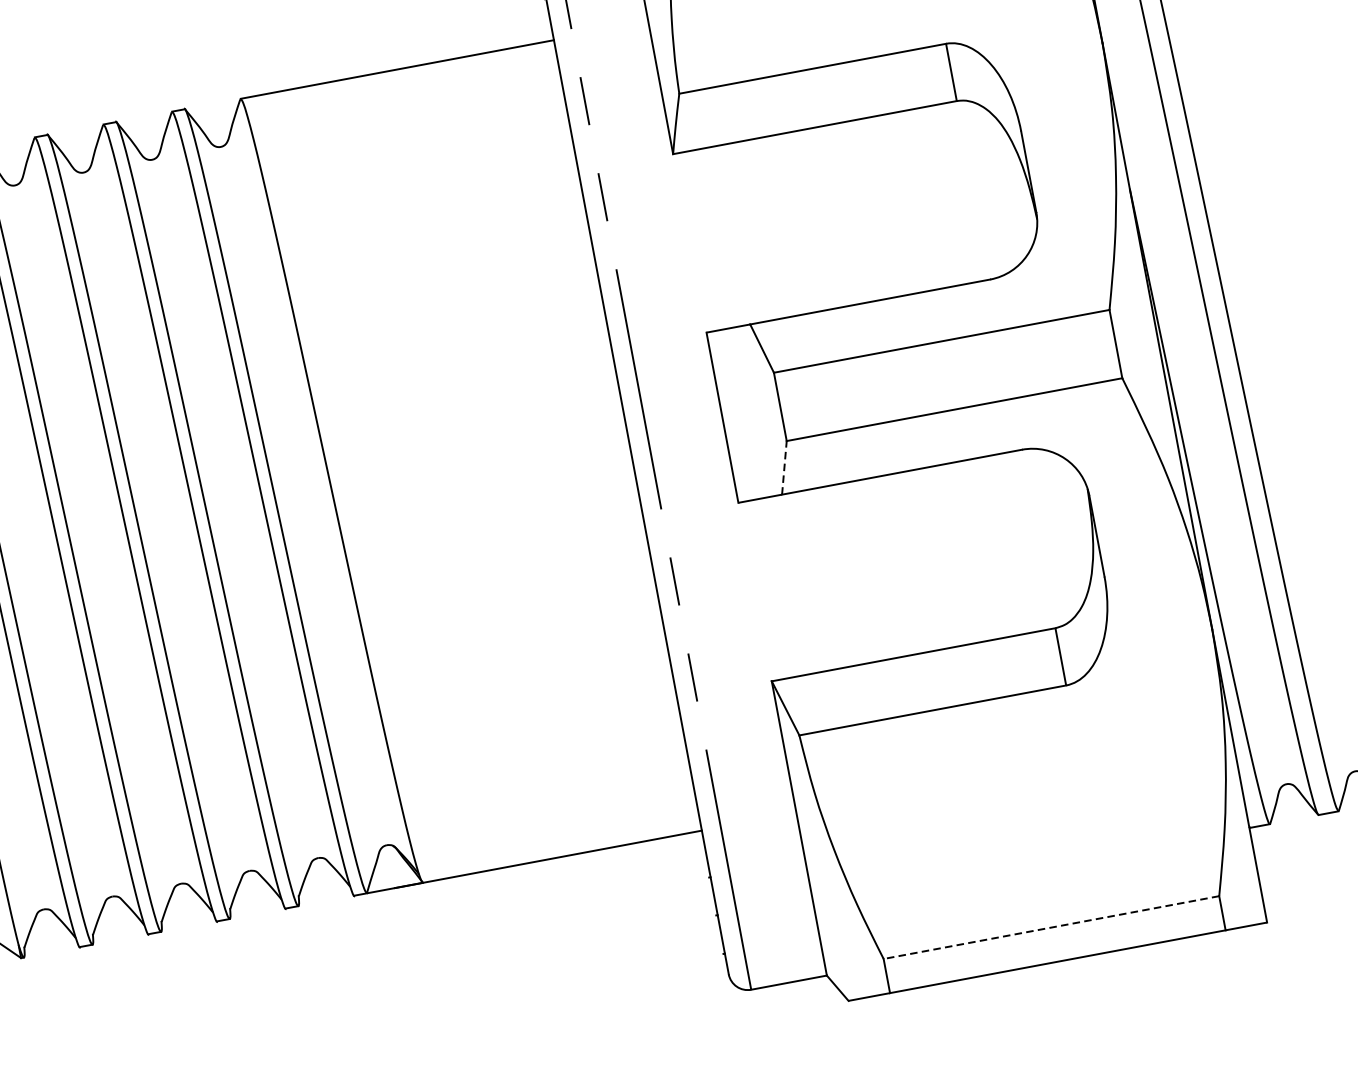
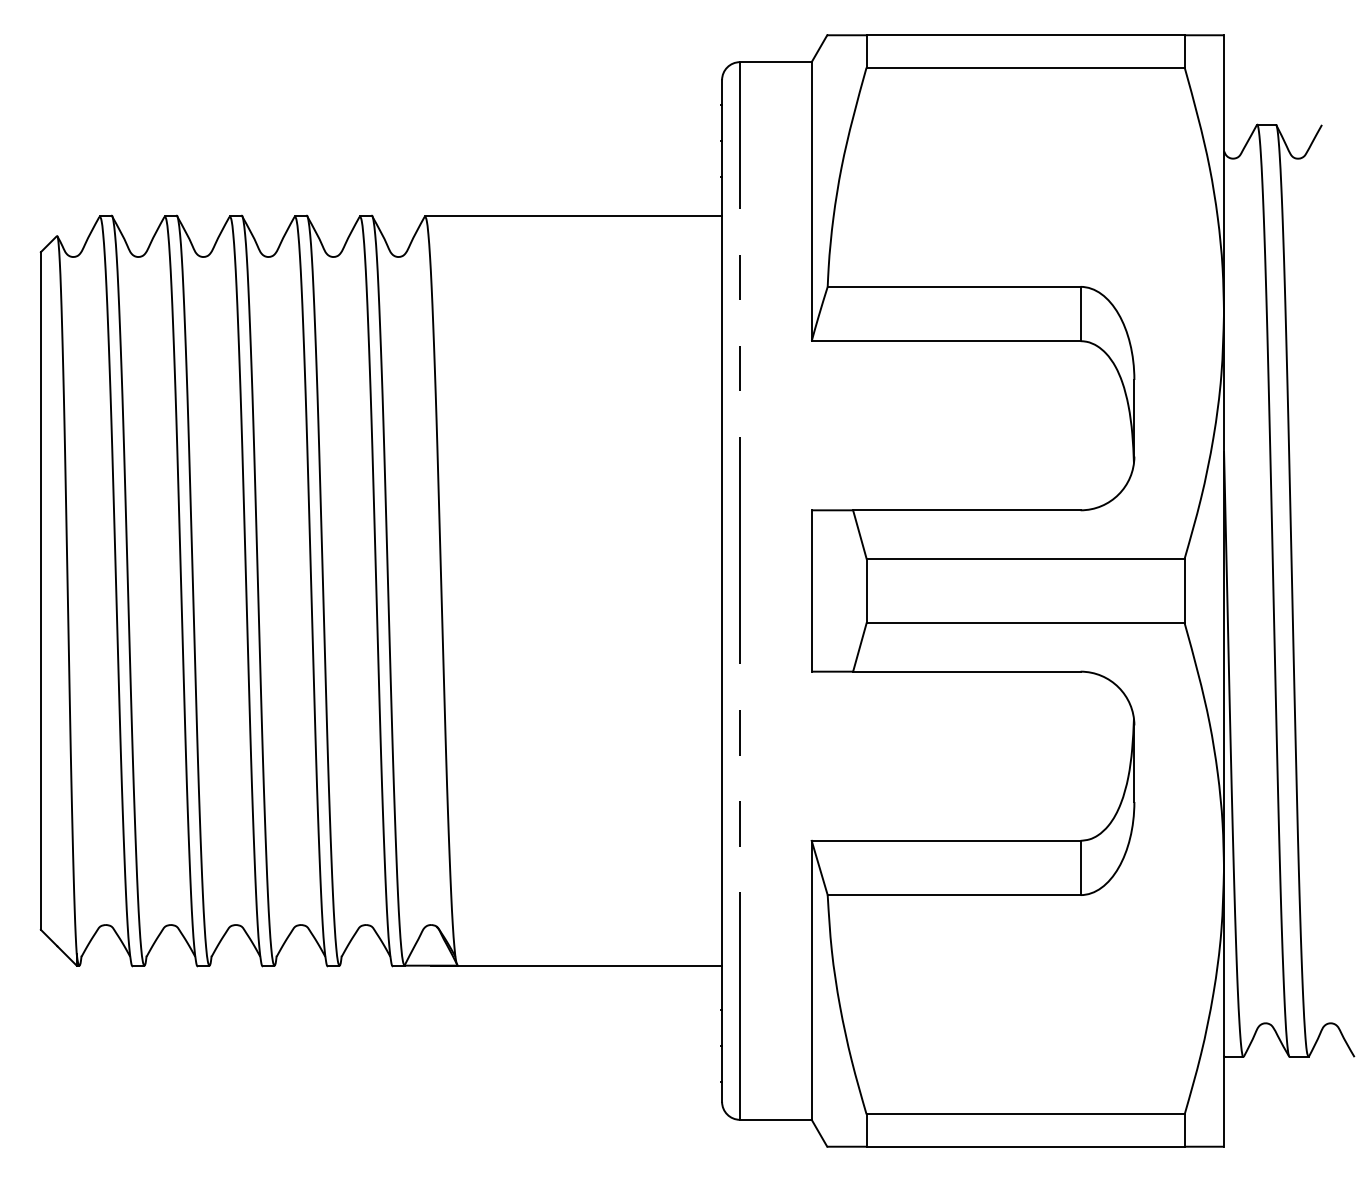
line: (784, 467) -> (859, 647), dashed -> solid
line: (1051, 927) -> (1025, 1114), dashed -> solid

